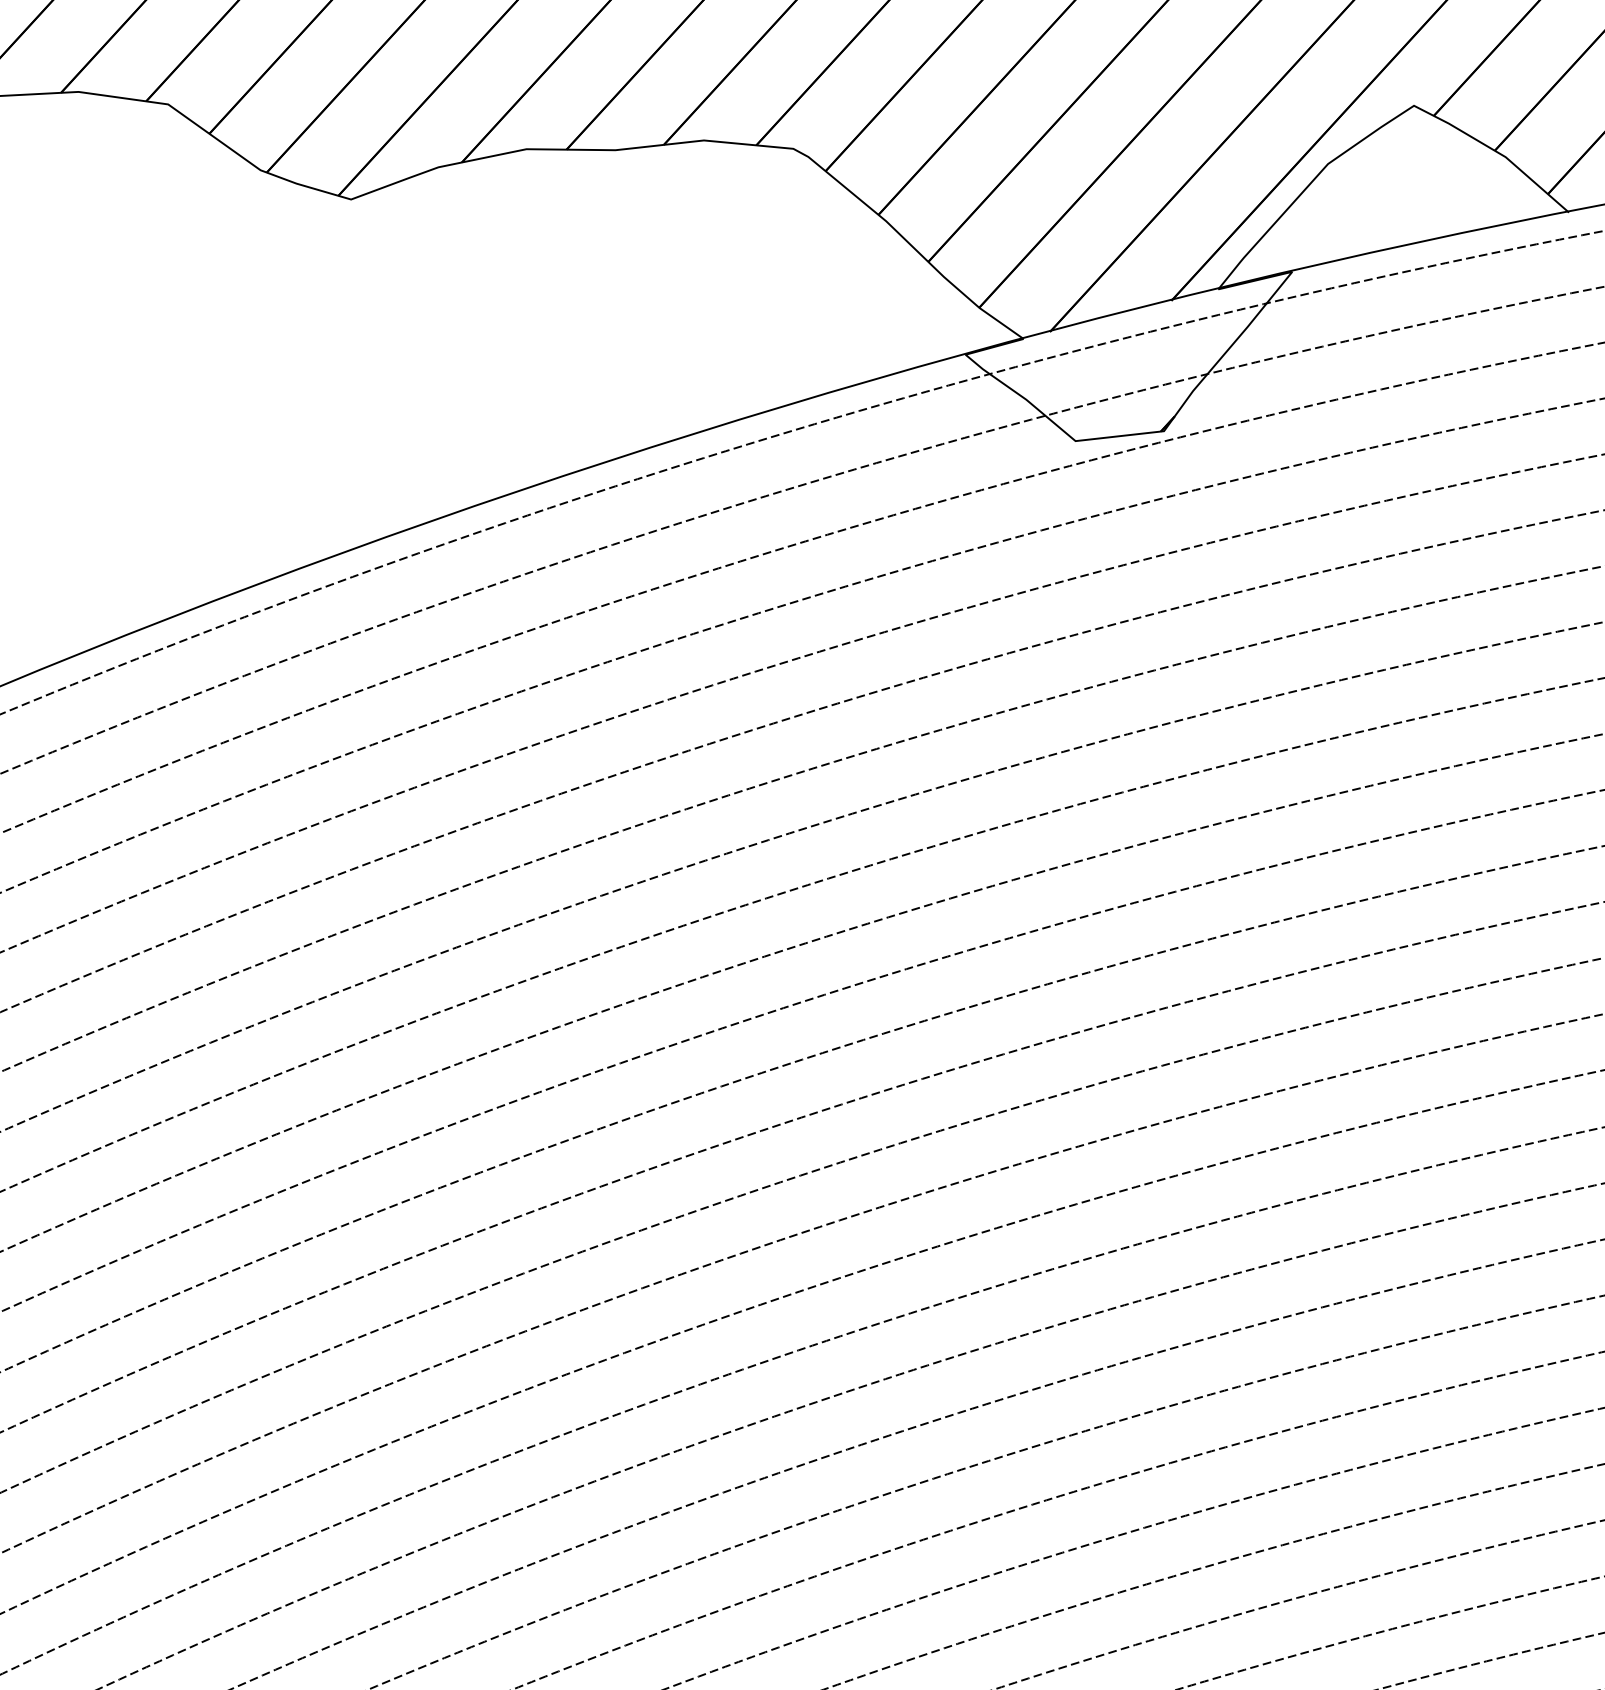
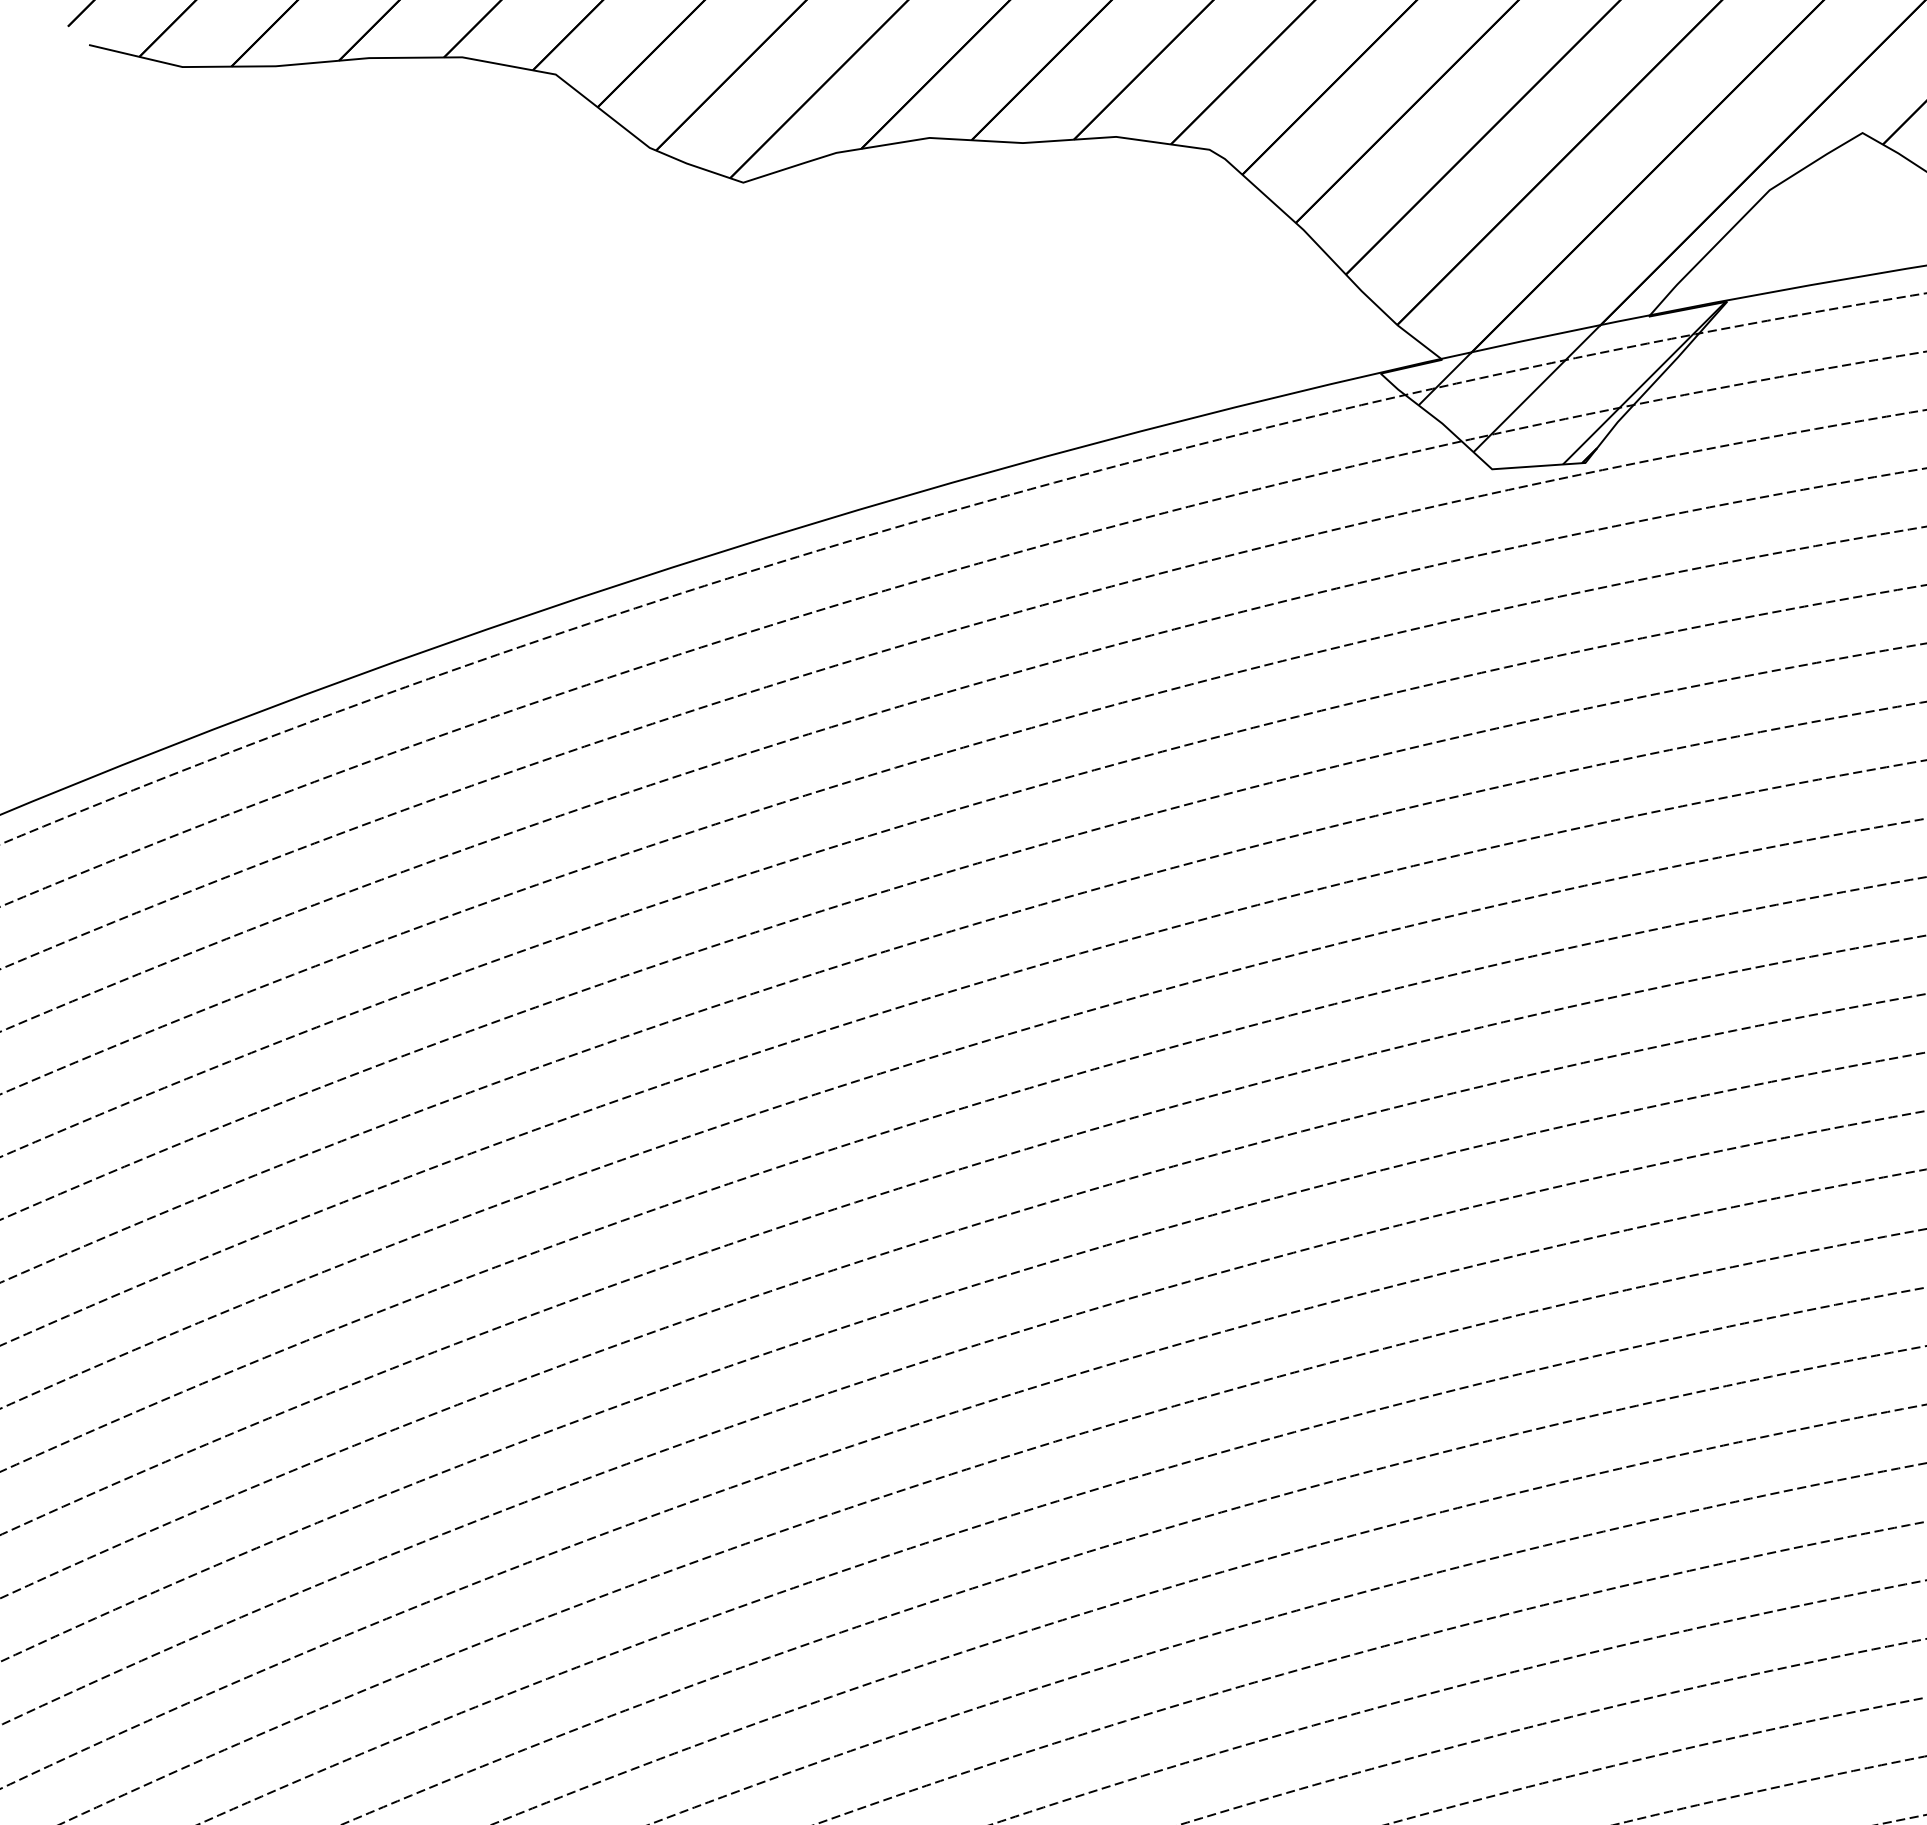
hatch: (1147, 356) -> (1571, 383), added

